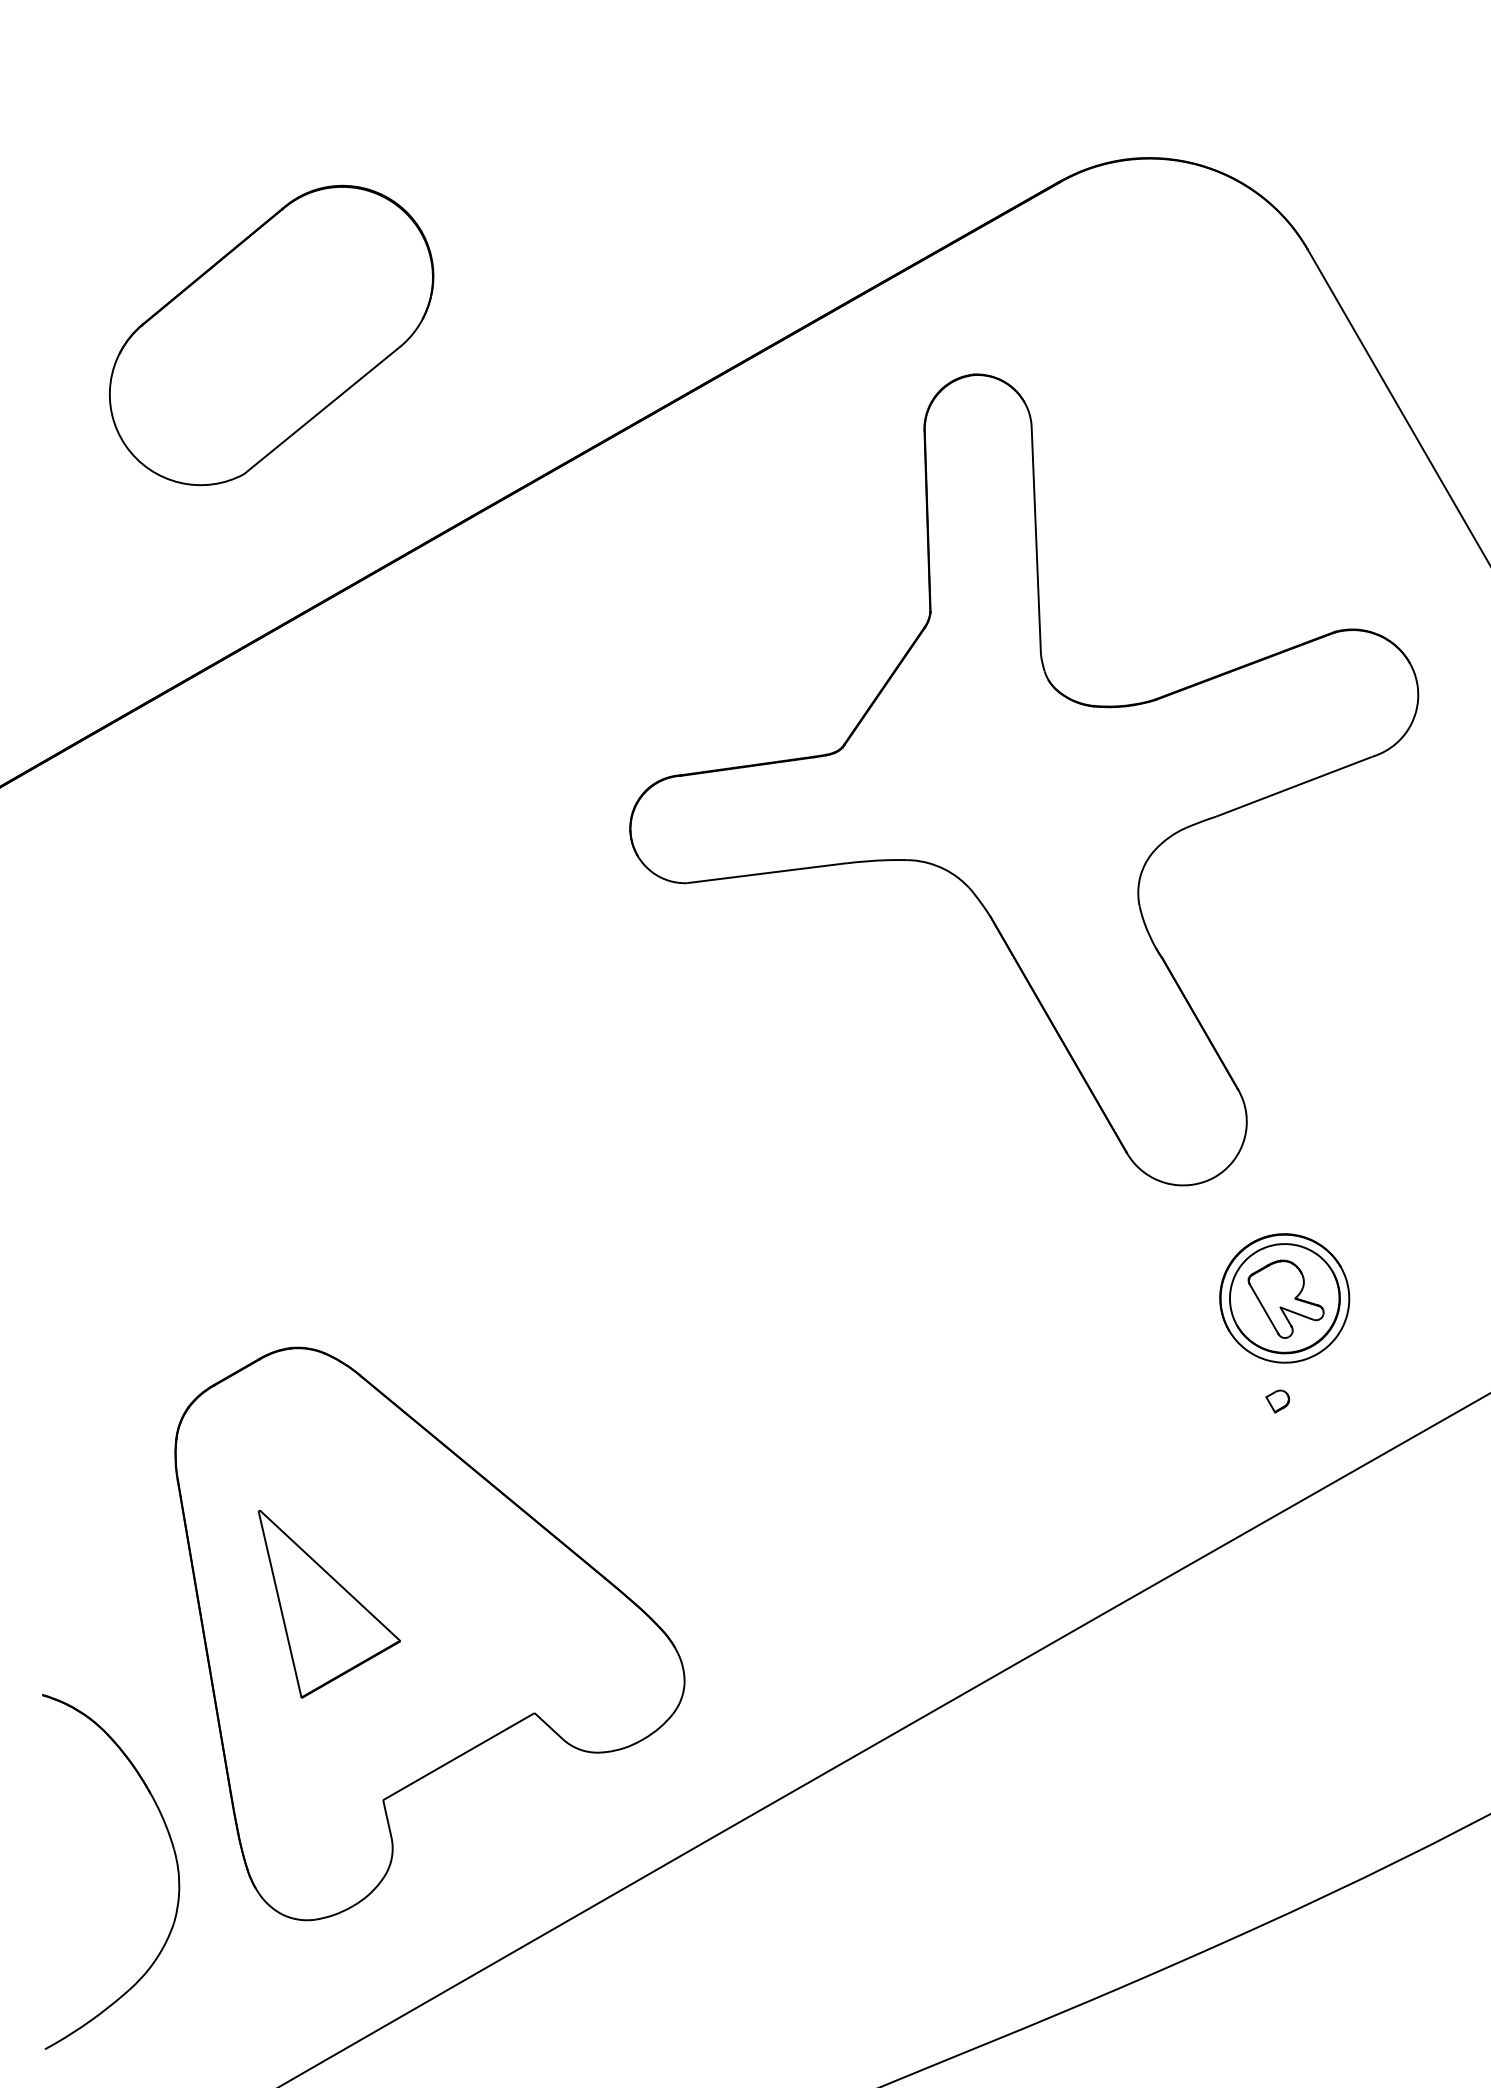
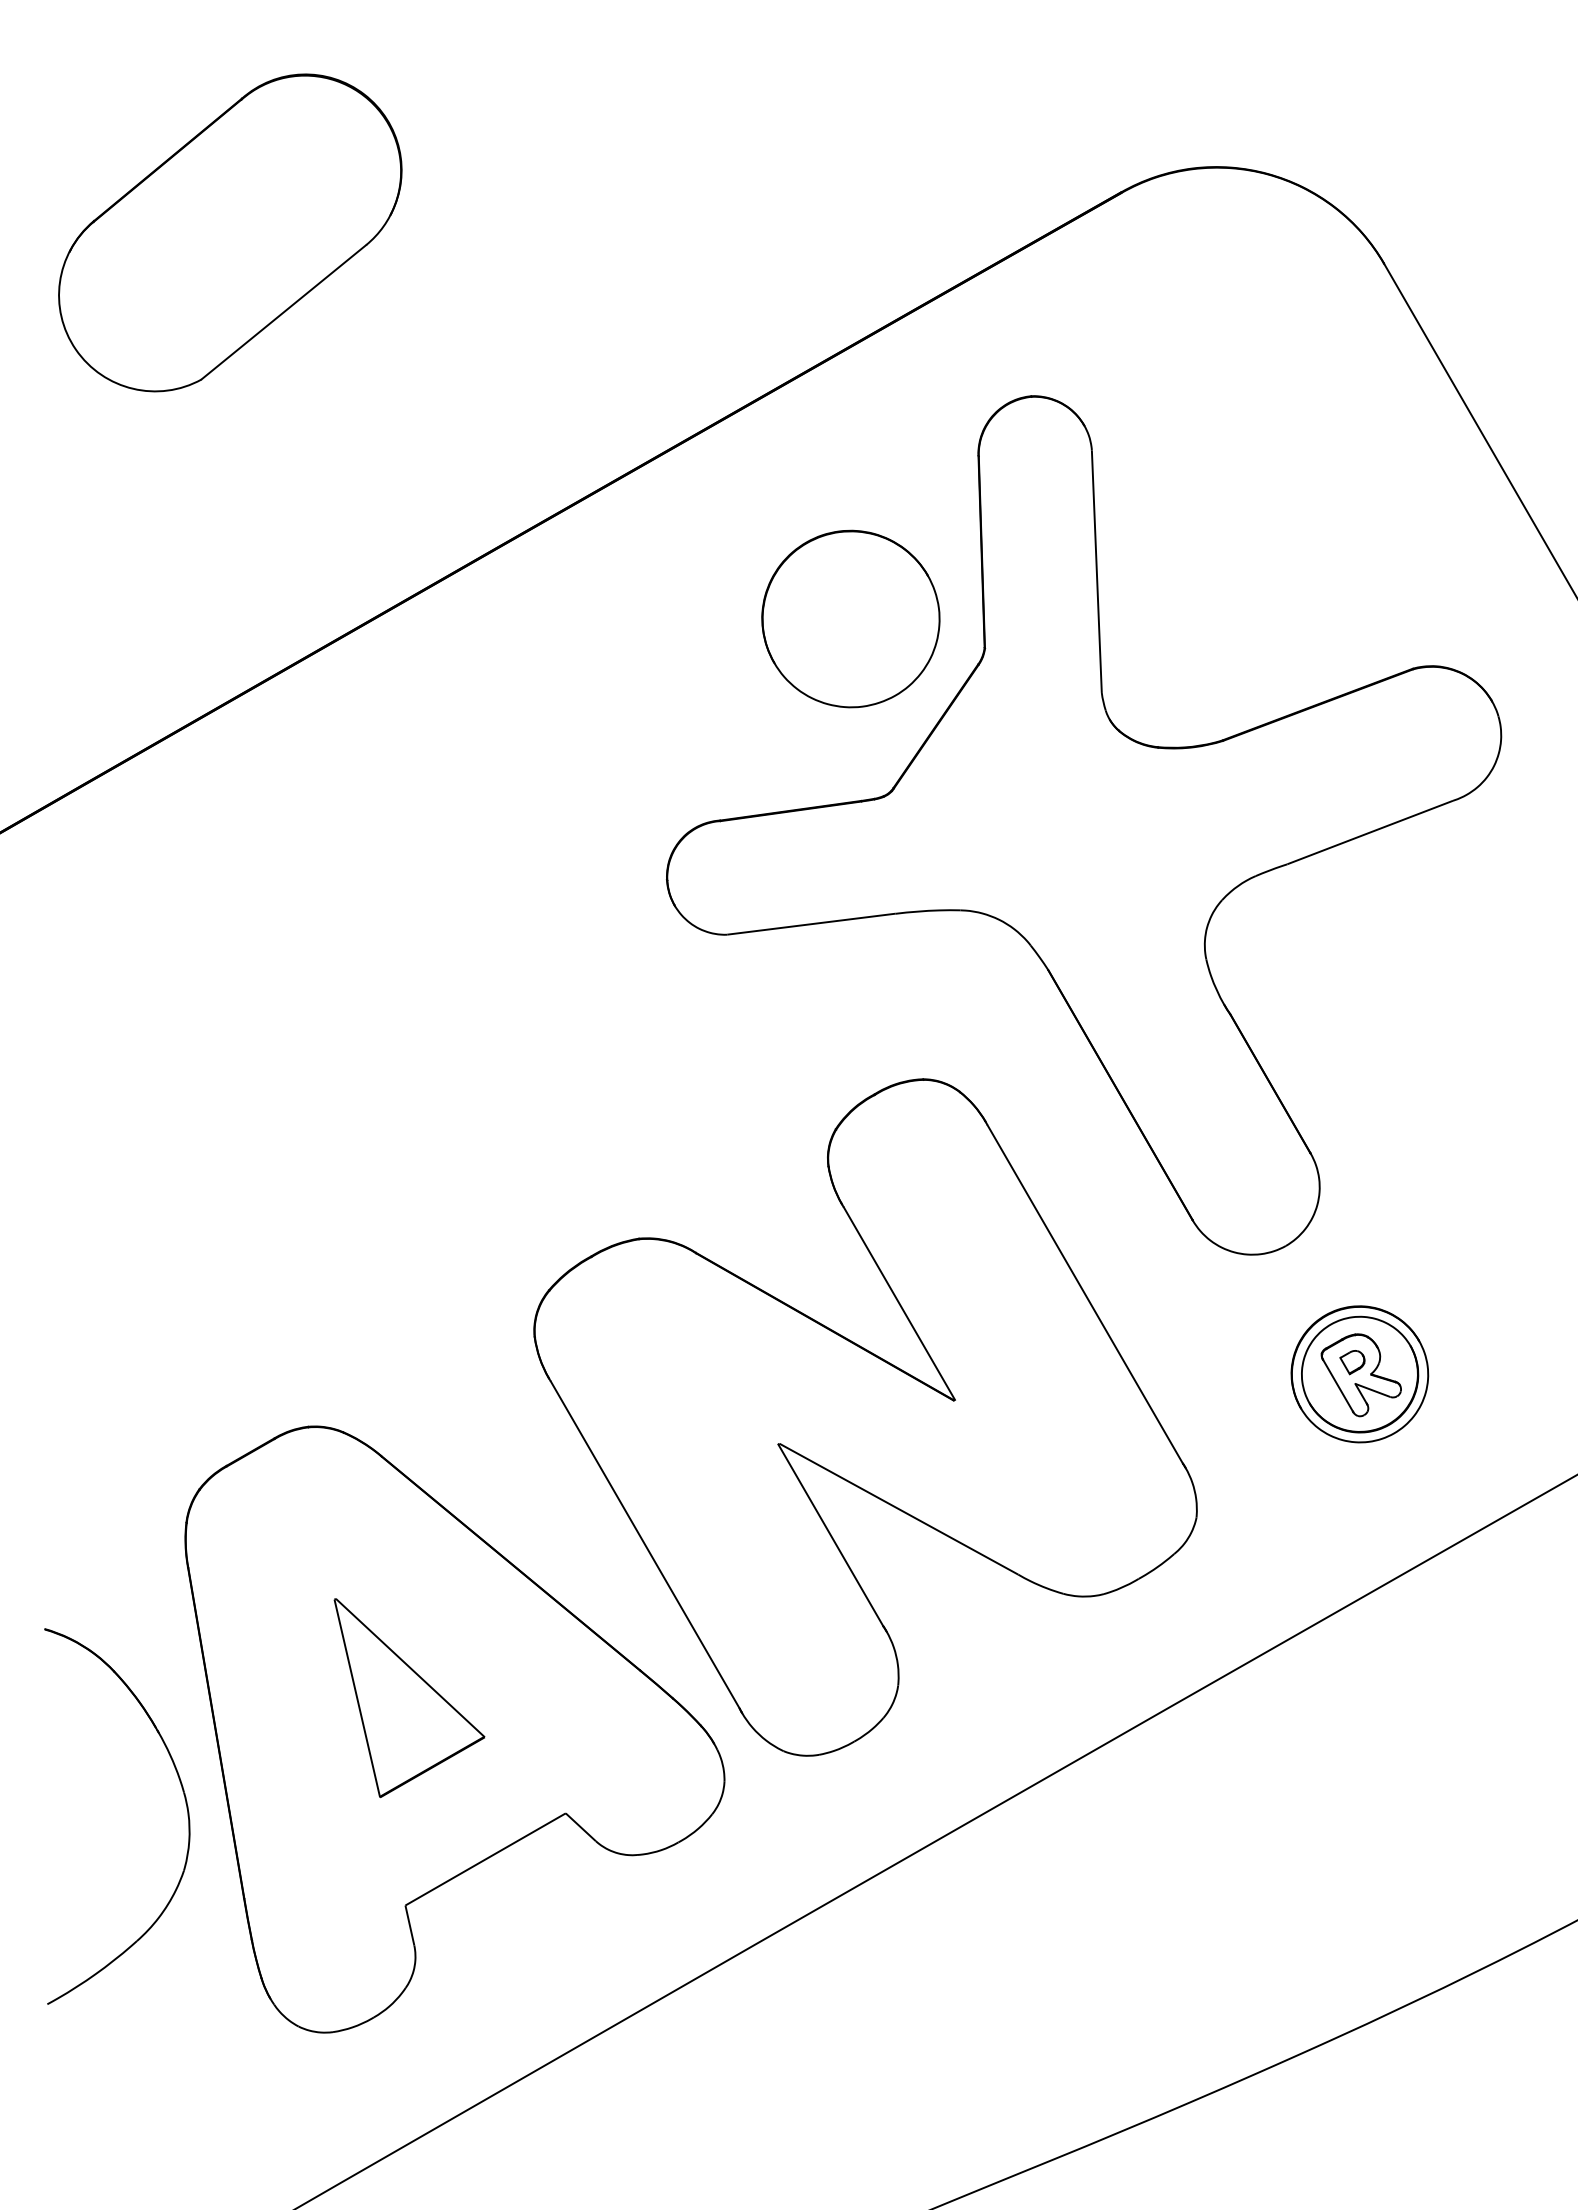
part: (271, 335) -> (230, 232), moved
part: (803, 584) -> (850, 618), added
part: (817, 1339) -> (865, 1417), added
part: (1277, 1401) -> (1352, 1362), moved
part: (329, 1604) -> (409, 1698), moved
part: (175, 1859) -> (185, 1803), moved

